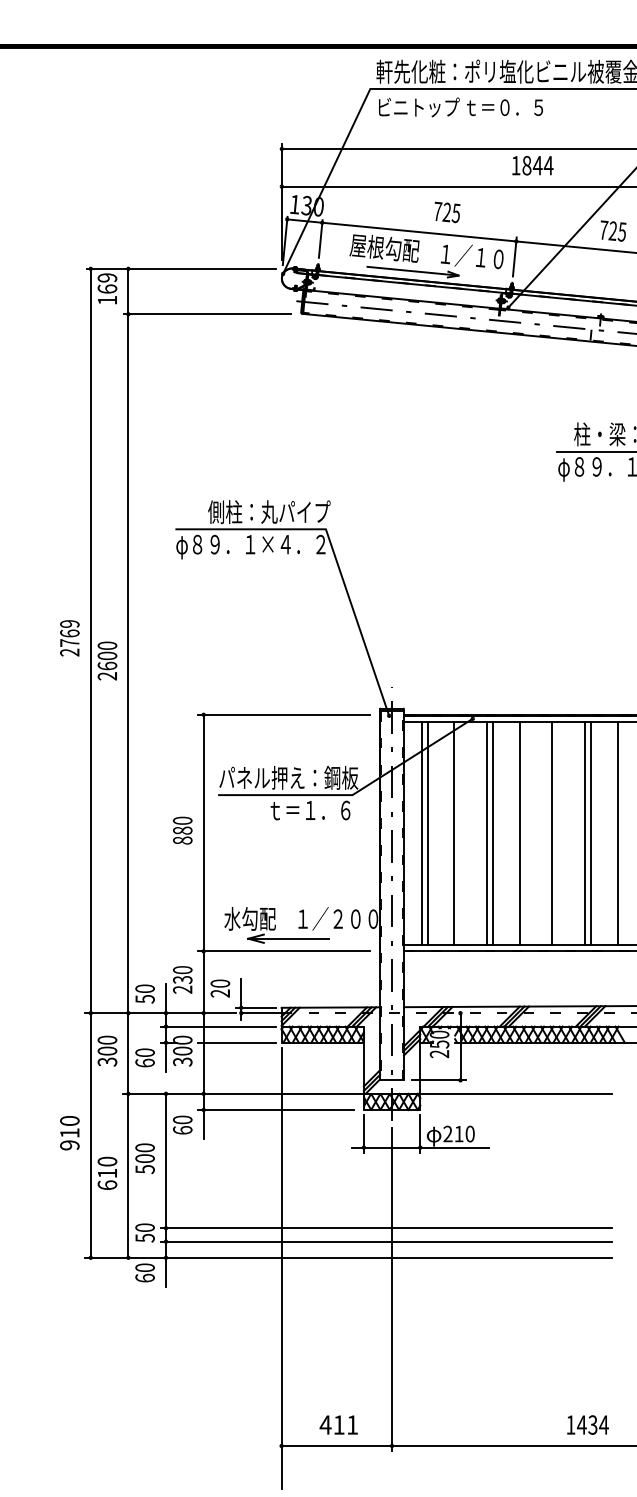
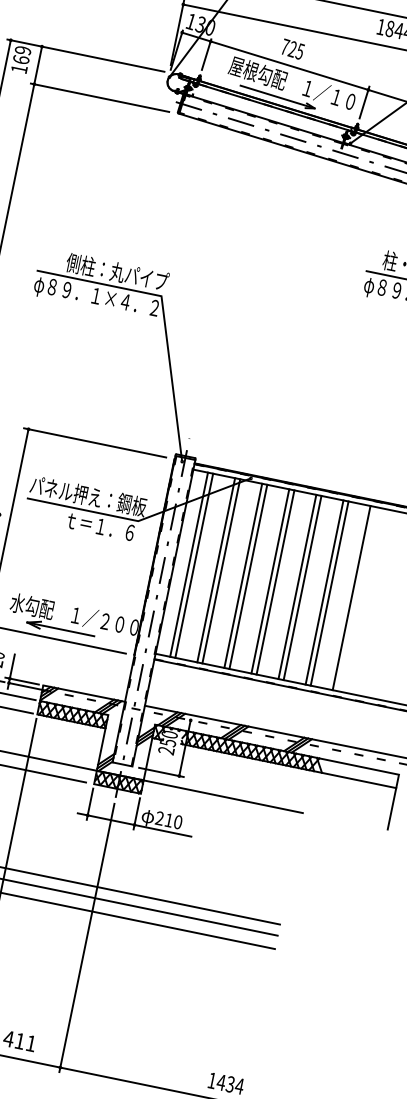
text: (447, 212) -> (293, 49), moved
line: (460, 833) -> (221, 571), added
line: (525, 833) -> (275, 582), added
line: (558, 833) -> (302, 588), added

